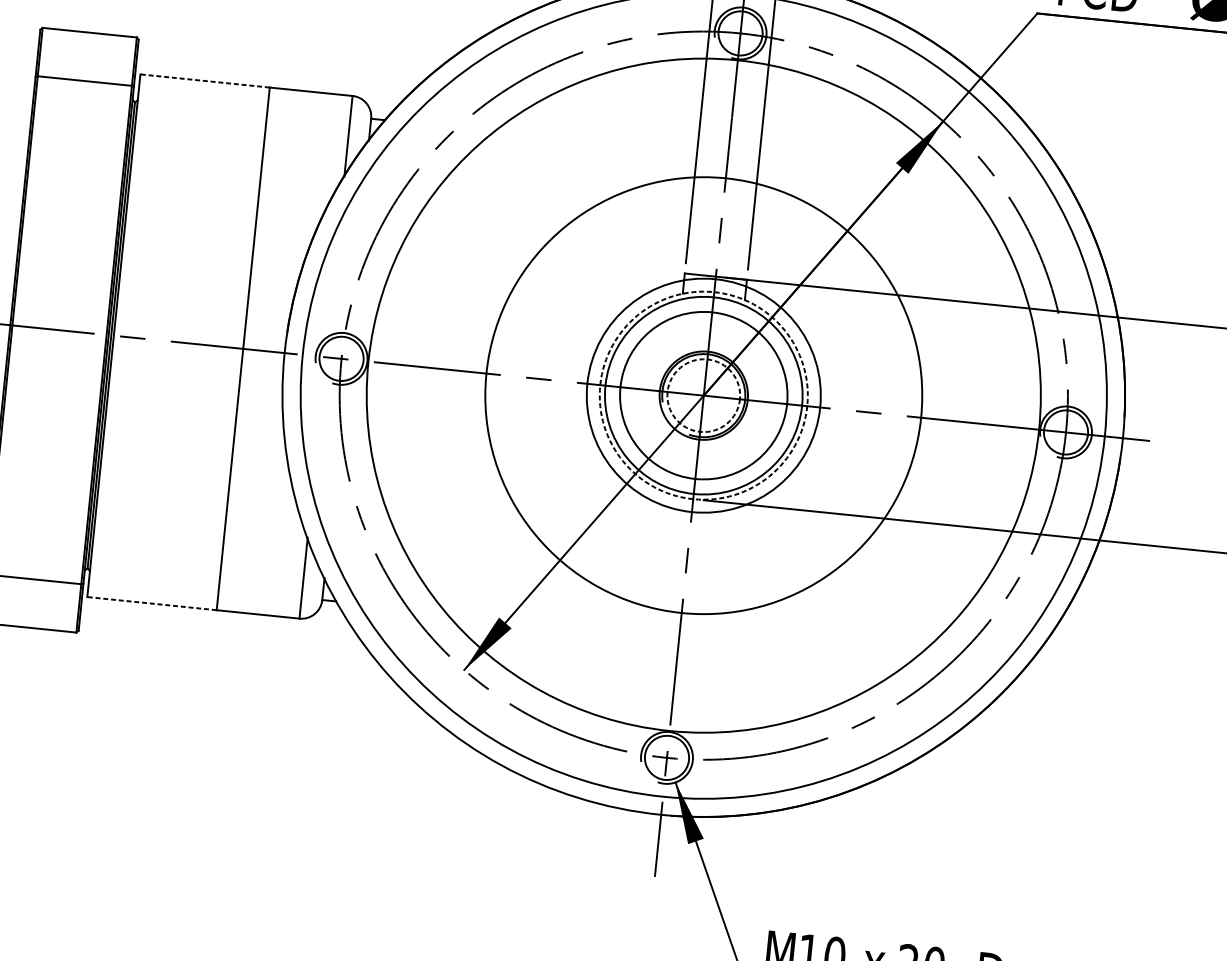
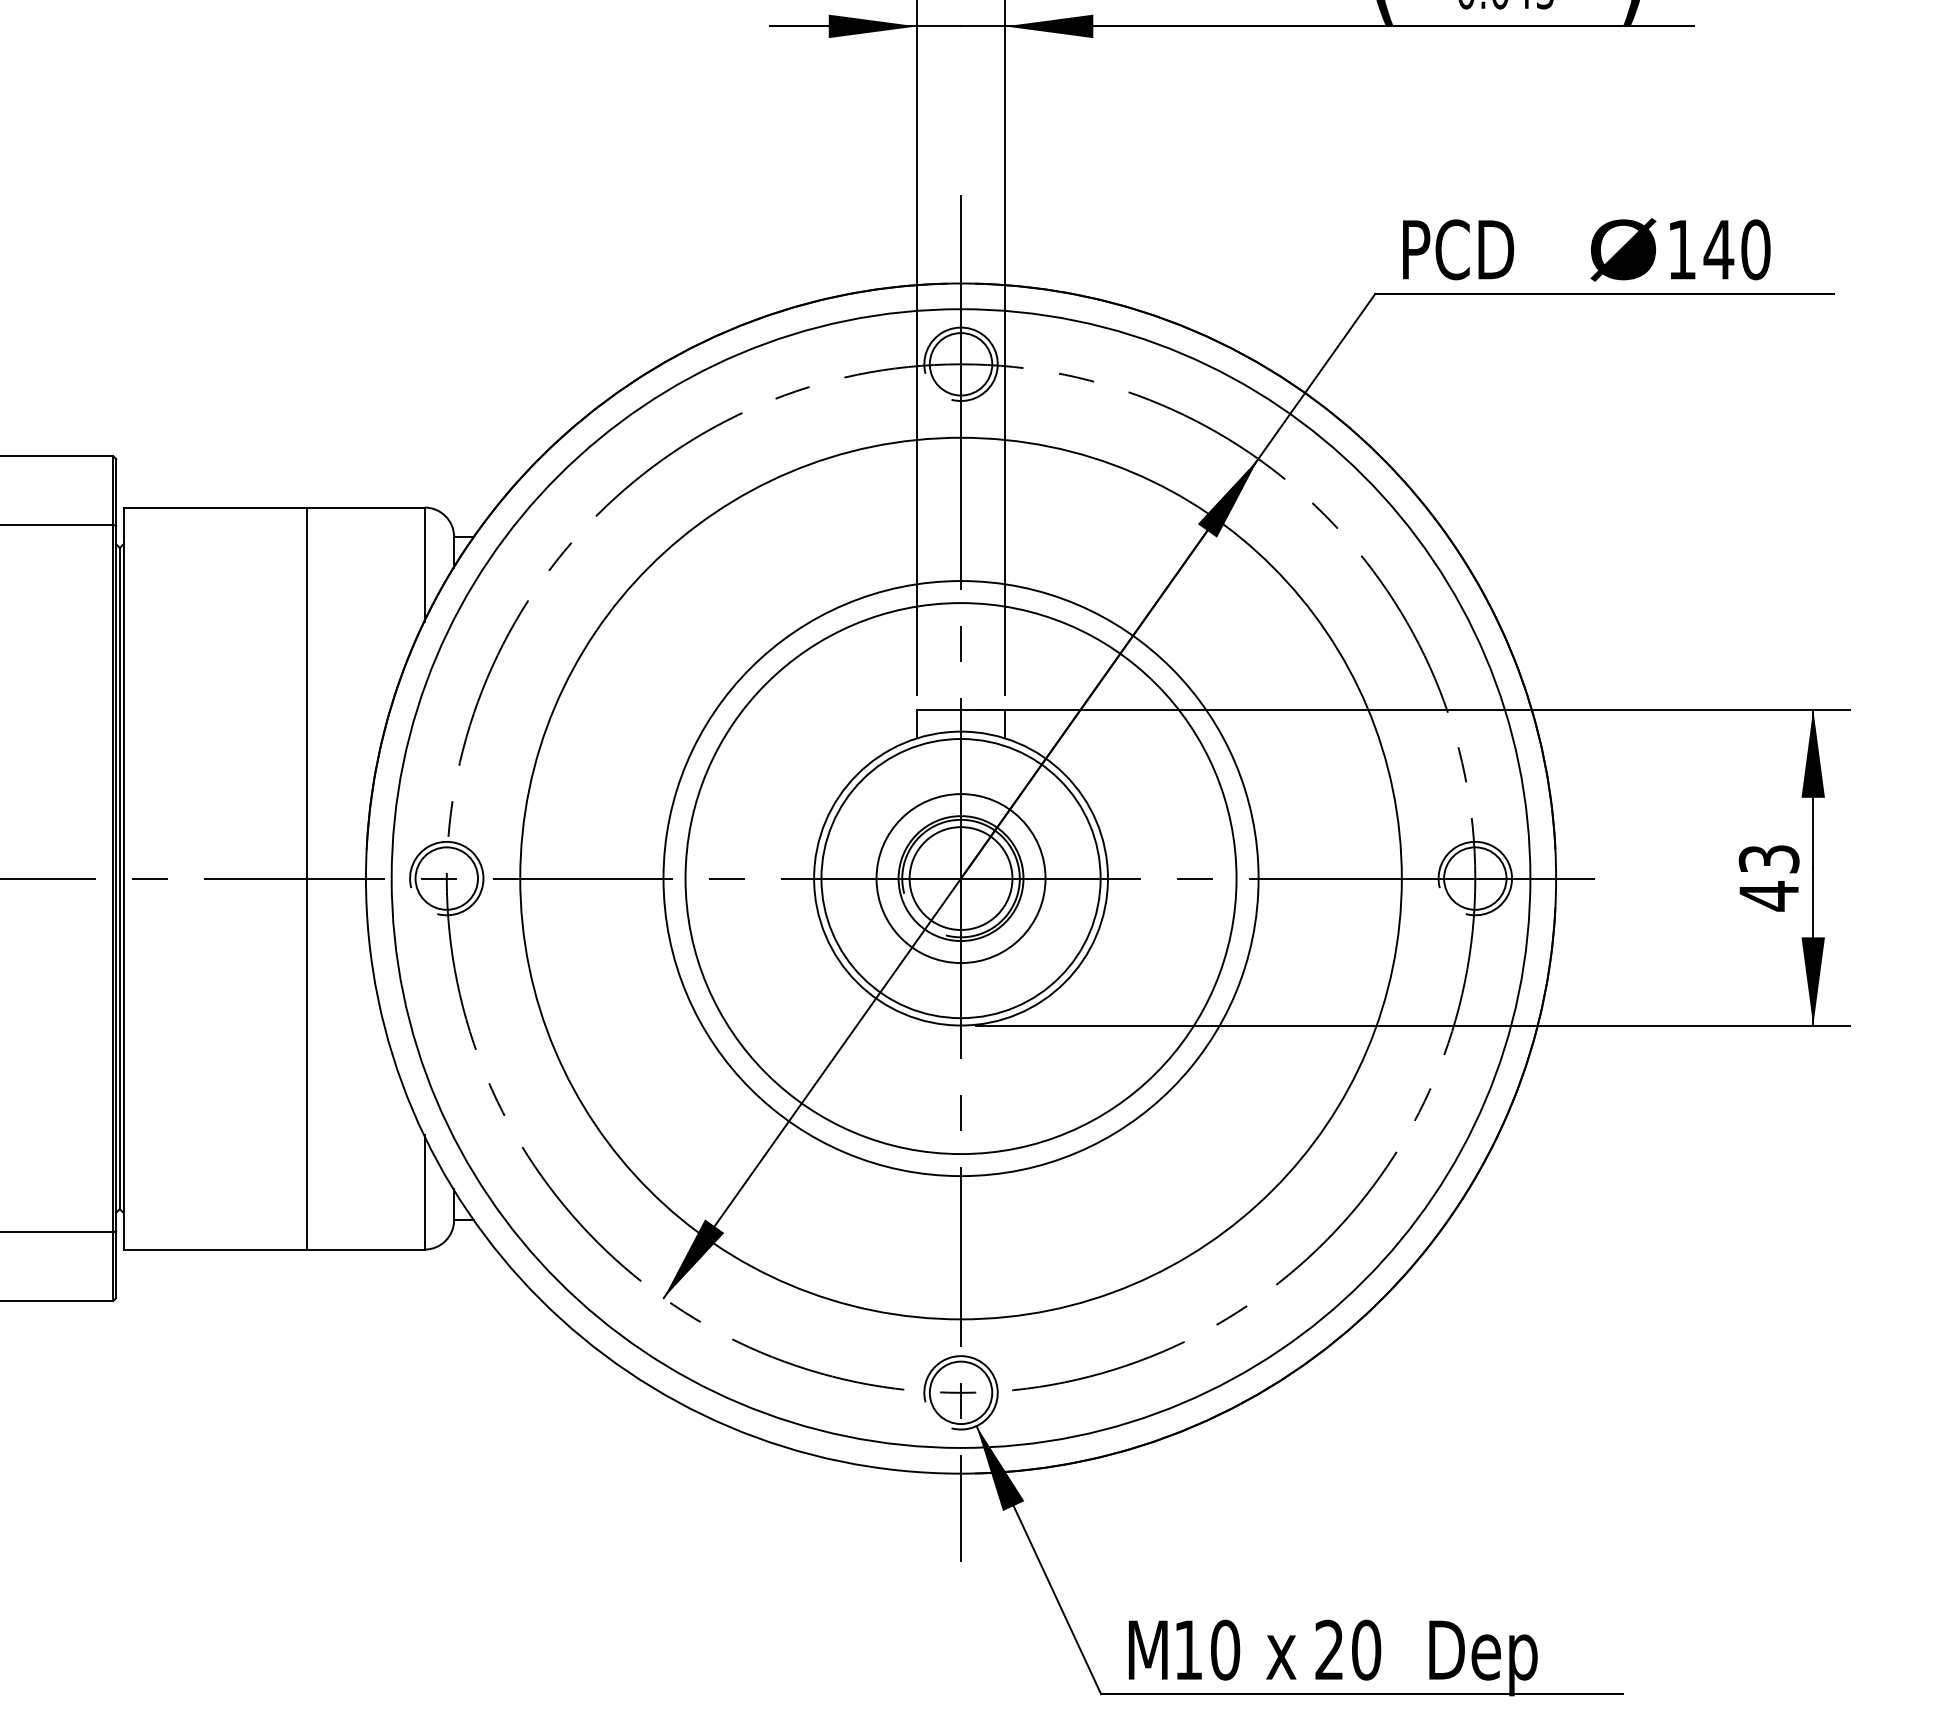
line: (205, 80) -> (215, 507), dashed -> solid
circle: (703, 395) -> (960, 878), dashed -> solid
circle: (703, 395) -> (960, 878), dashed -> solid
circle: (703, 395) -> (960, 878), size x0.62
circle: (703, 395) -> (960, 878), size x0.71
circle: (703, 395) -> (960, 878), size x1.43
circle: (703, 395) -> (960, 878), size x1.67
line: (152, 603) -> (215, 1249), dashed -> solid

